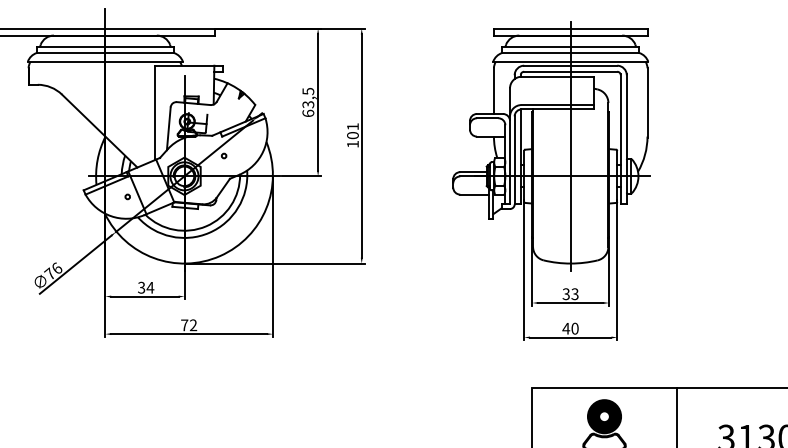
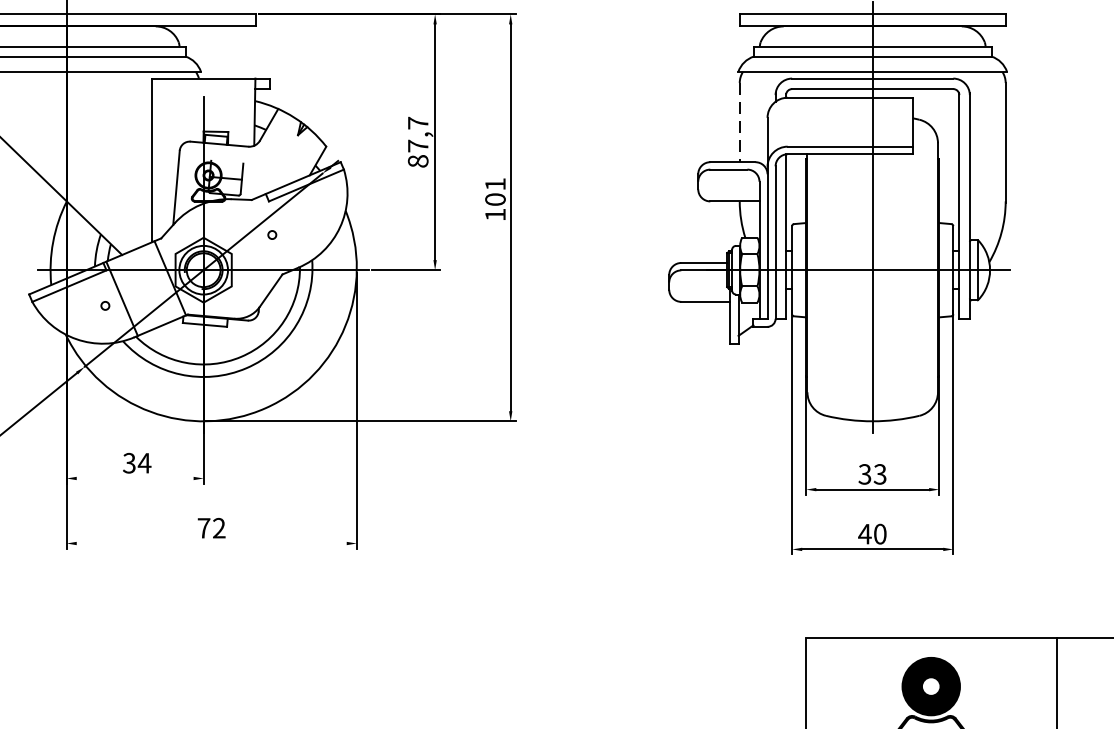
line: (493, 91) -> (738, 123), solid -> dashed
text: (308, 102) -> (418, 142), 63,5 -> 87,7
line: (144, 296) -> (134, 478), removed
line: (189, 334) -> (212, 544), removed

